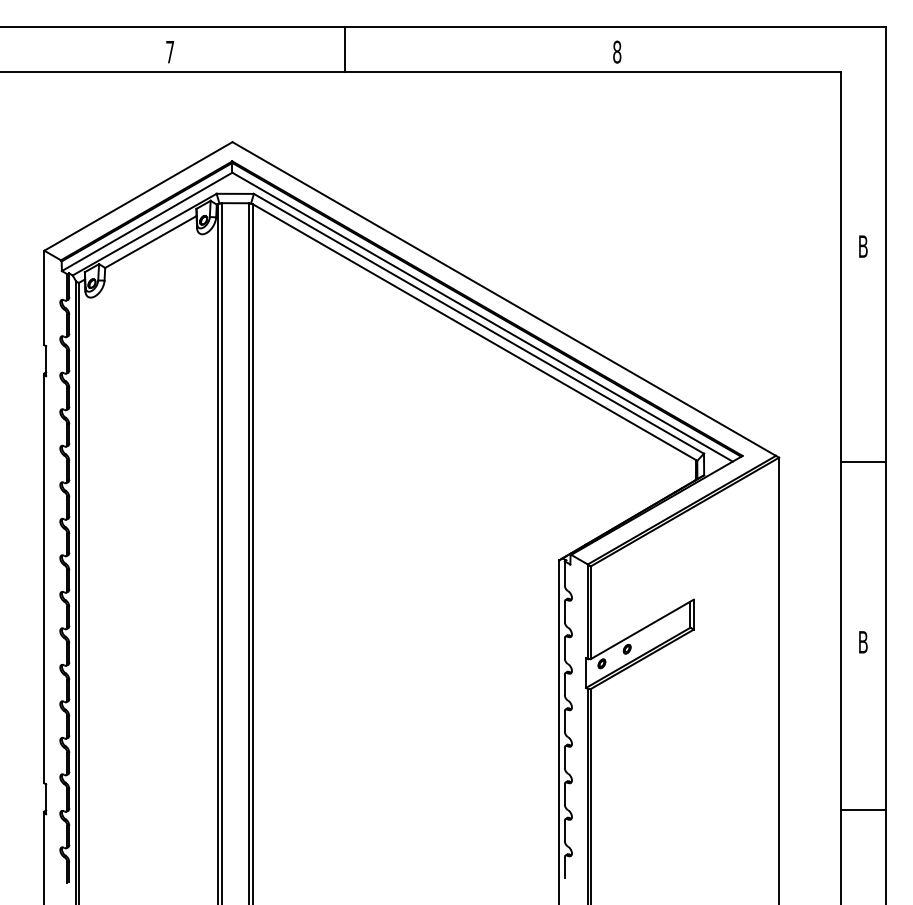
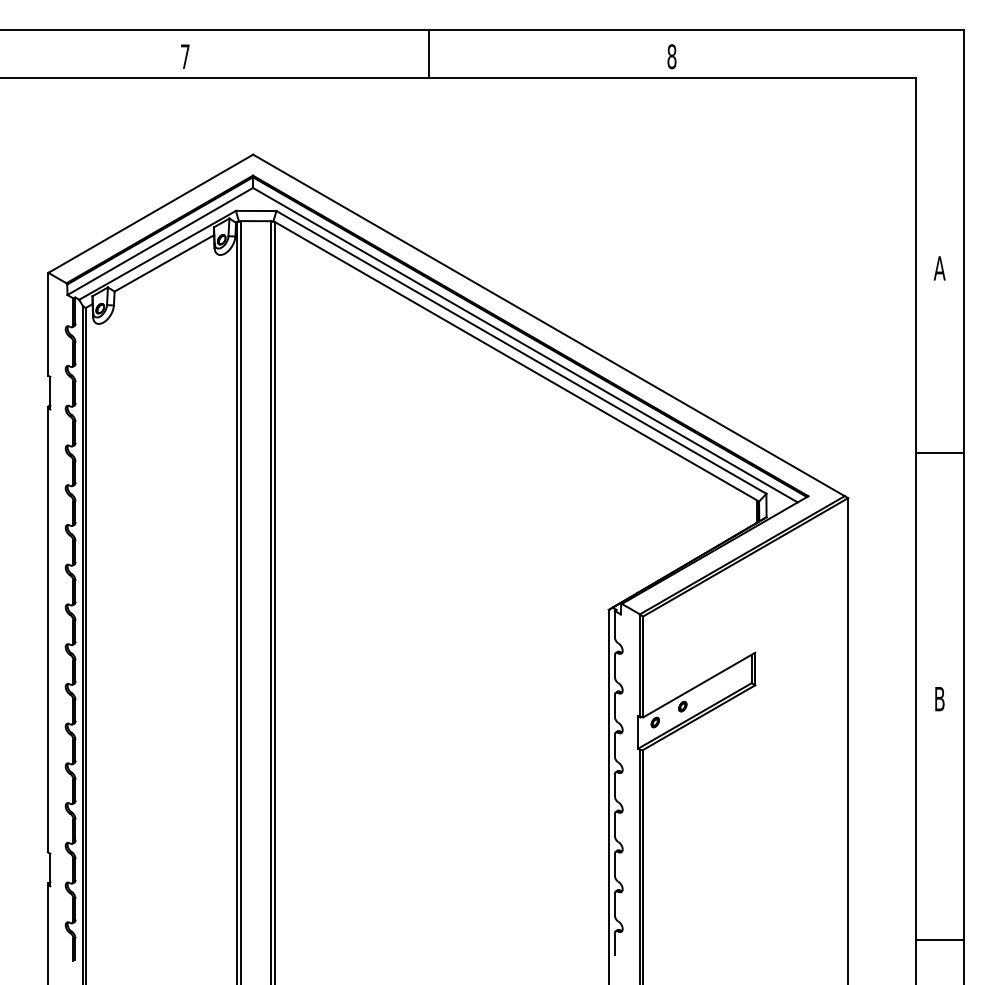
line: (344, 49) -> (428, 53), moved
text: (863, 246) -> (939, 268), B -> A
line: (863, 462) -> (939, 453), moved
line: (863, 809) -> (939, 939), moved

